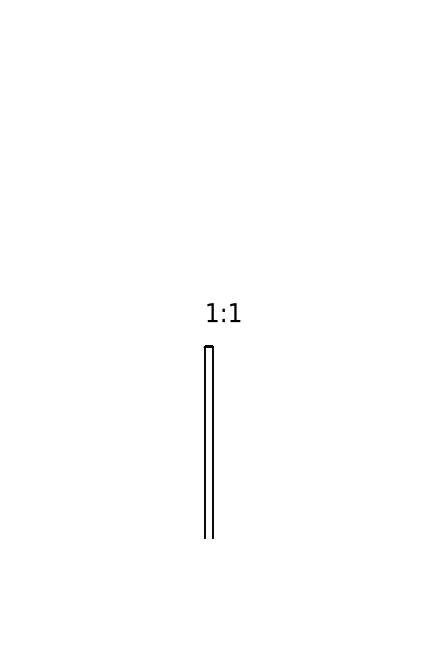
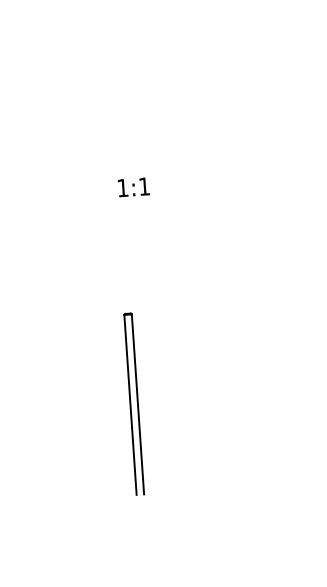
text: (223, 312) -> (133, 187), moved

